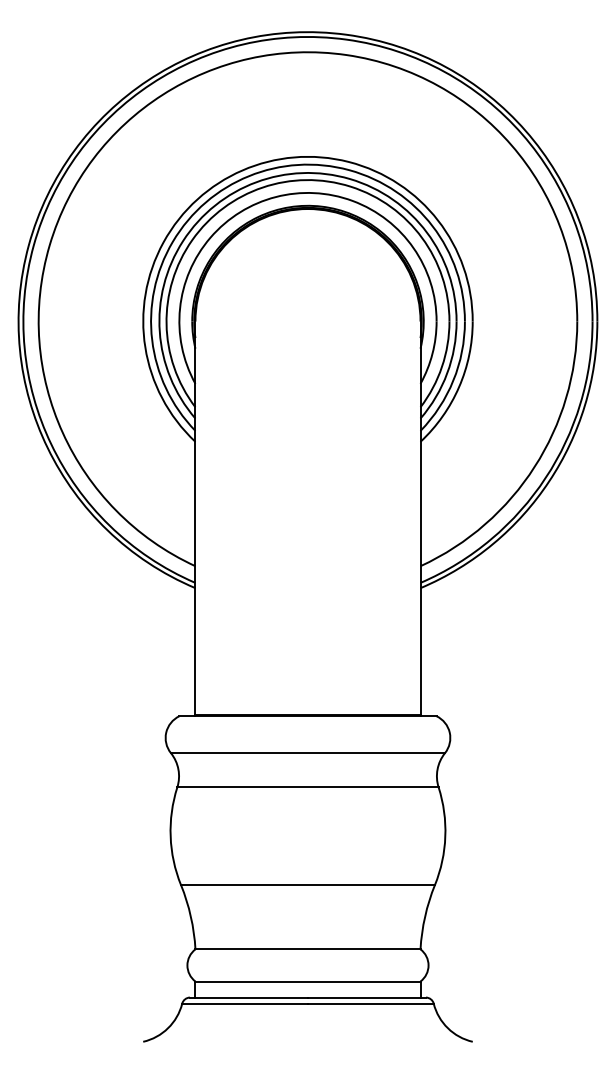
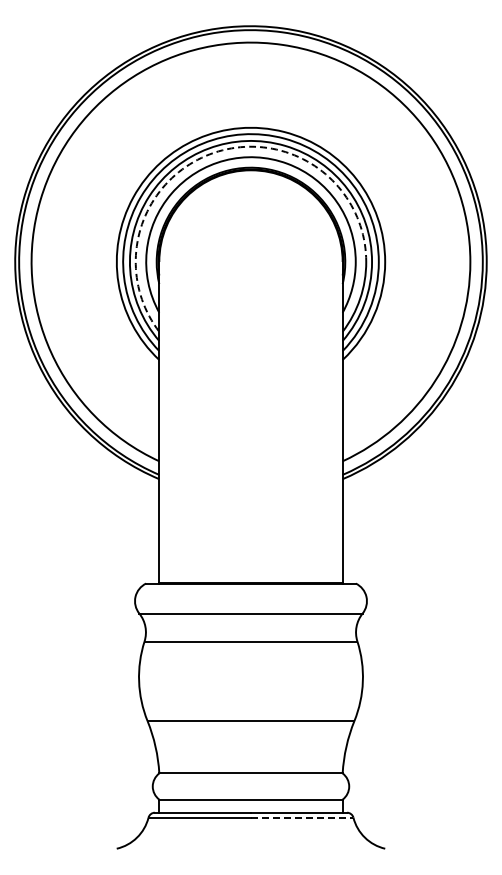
arc: (263, 187) -> (214, 152), solid -> dashed
line: (371, 1003) -> (302, 817), solid -> dashed

